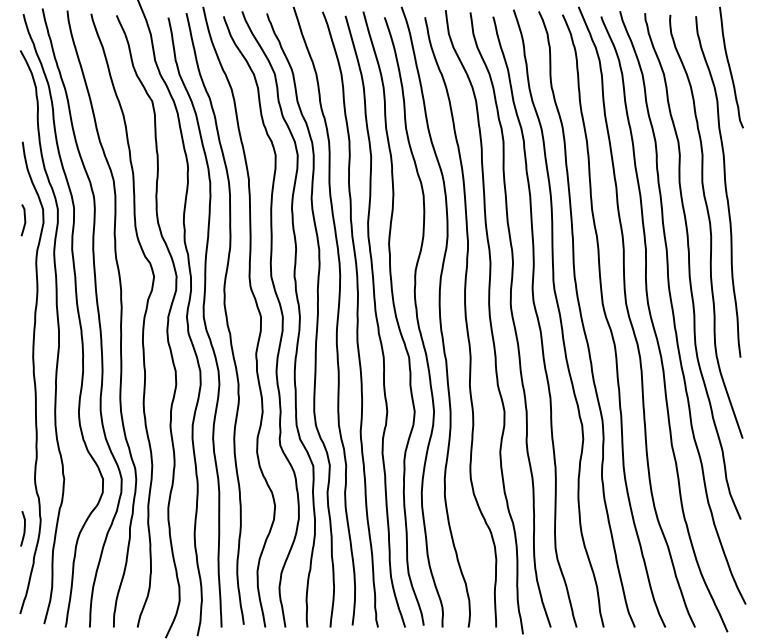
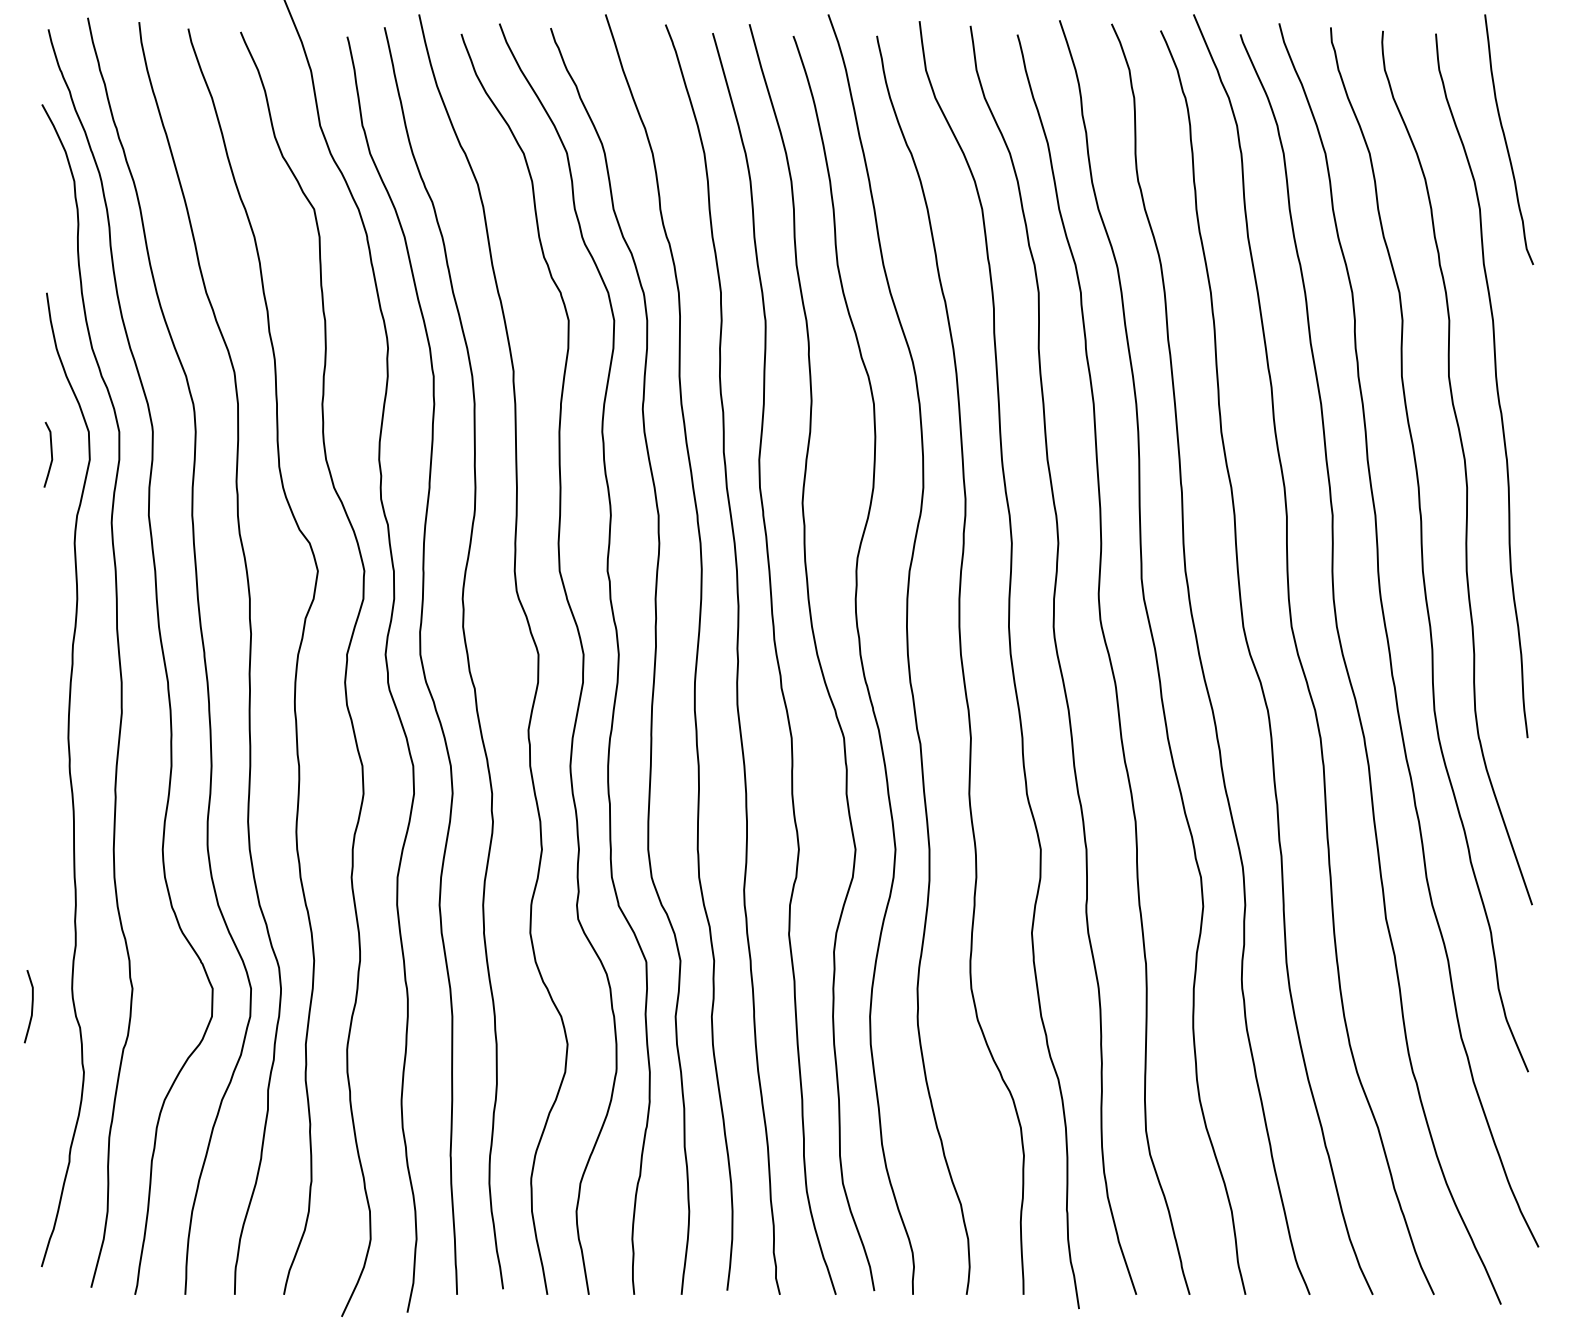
curve: (23, 528) -> (29, 1005), moved

